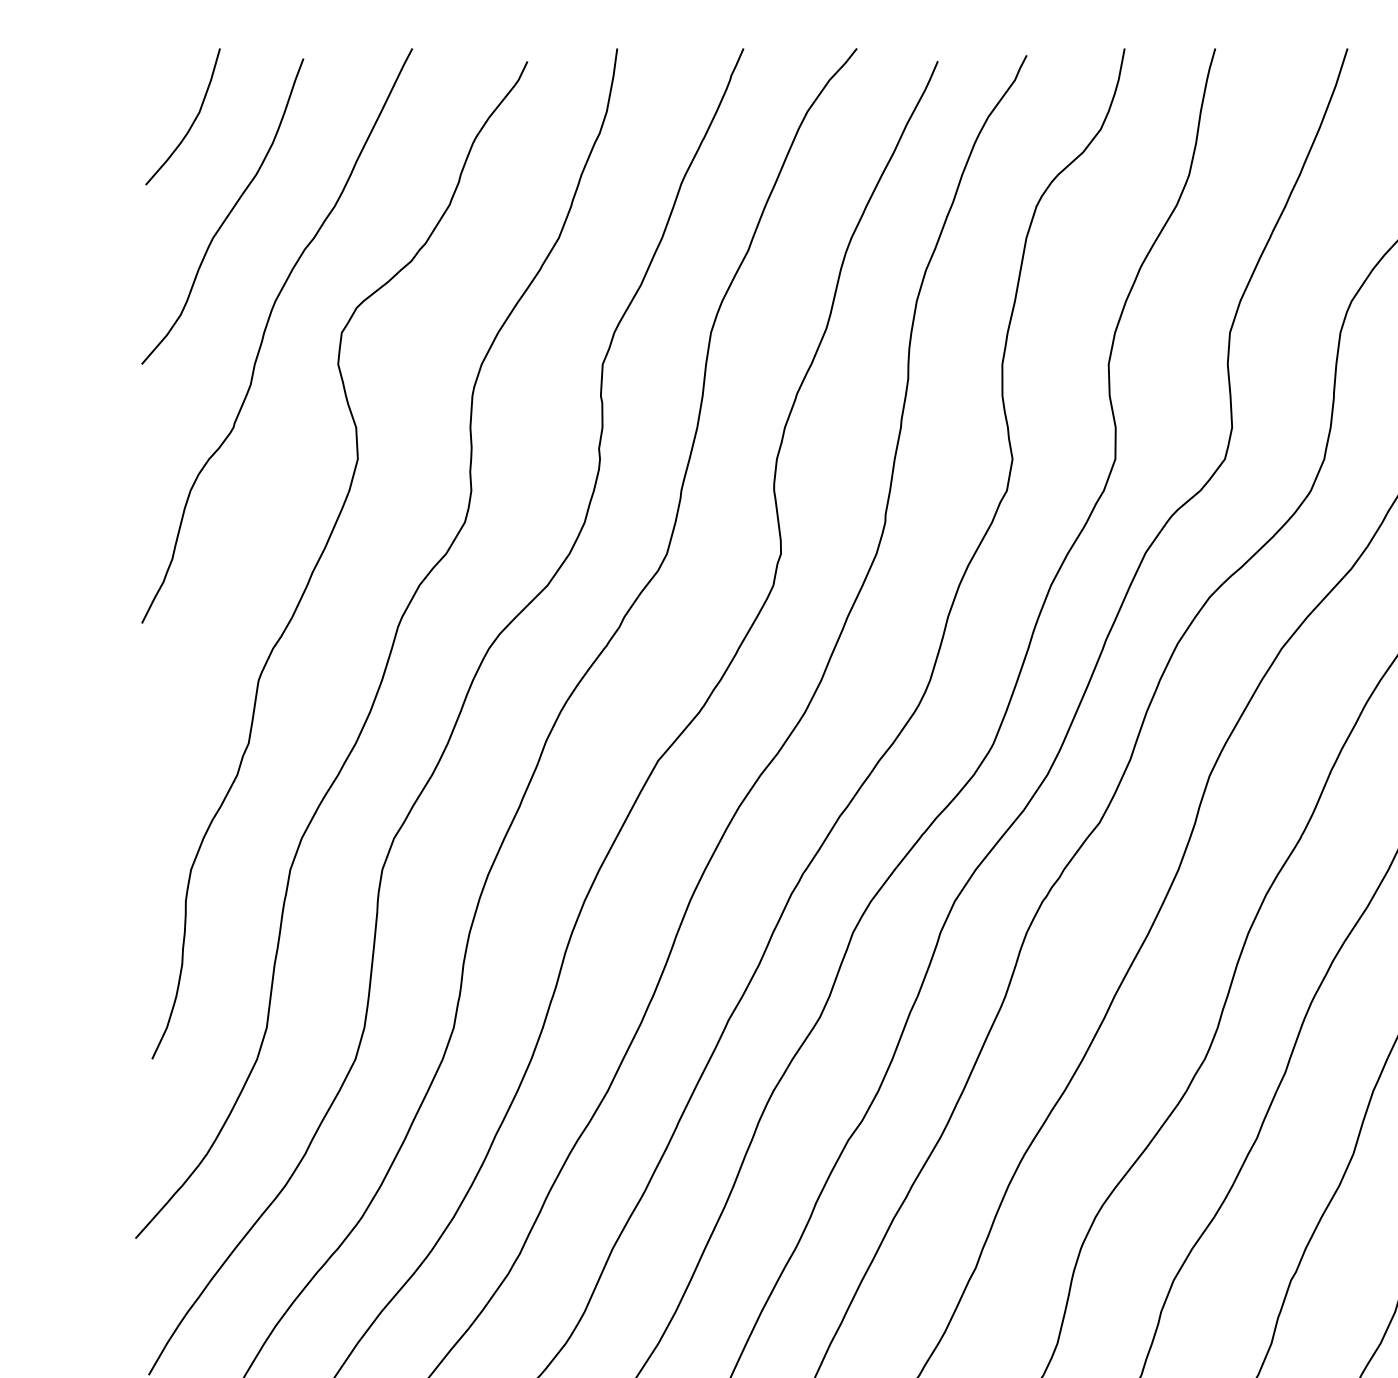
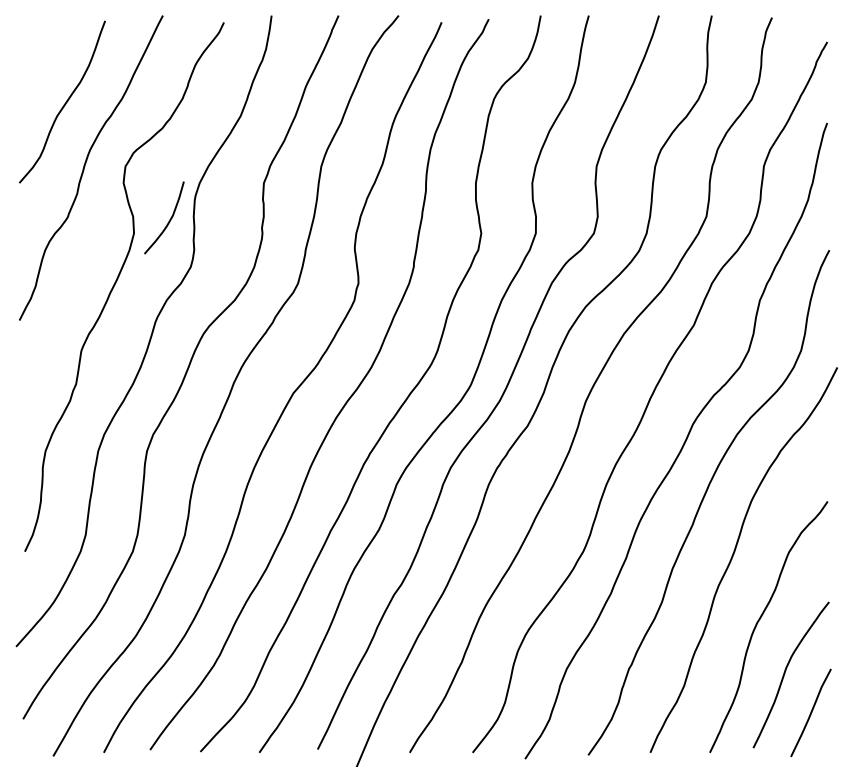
curve: (192, 119) -> (169, 219), moved

